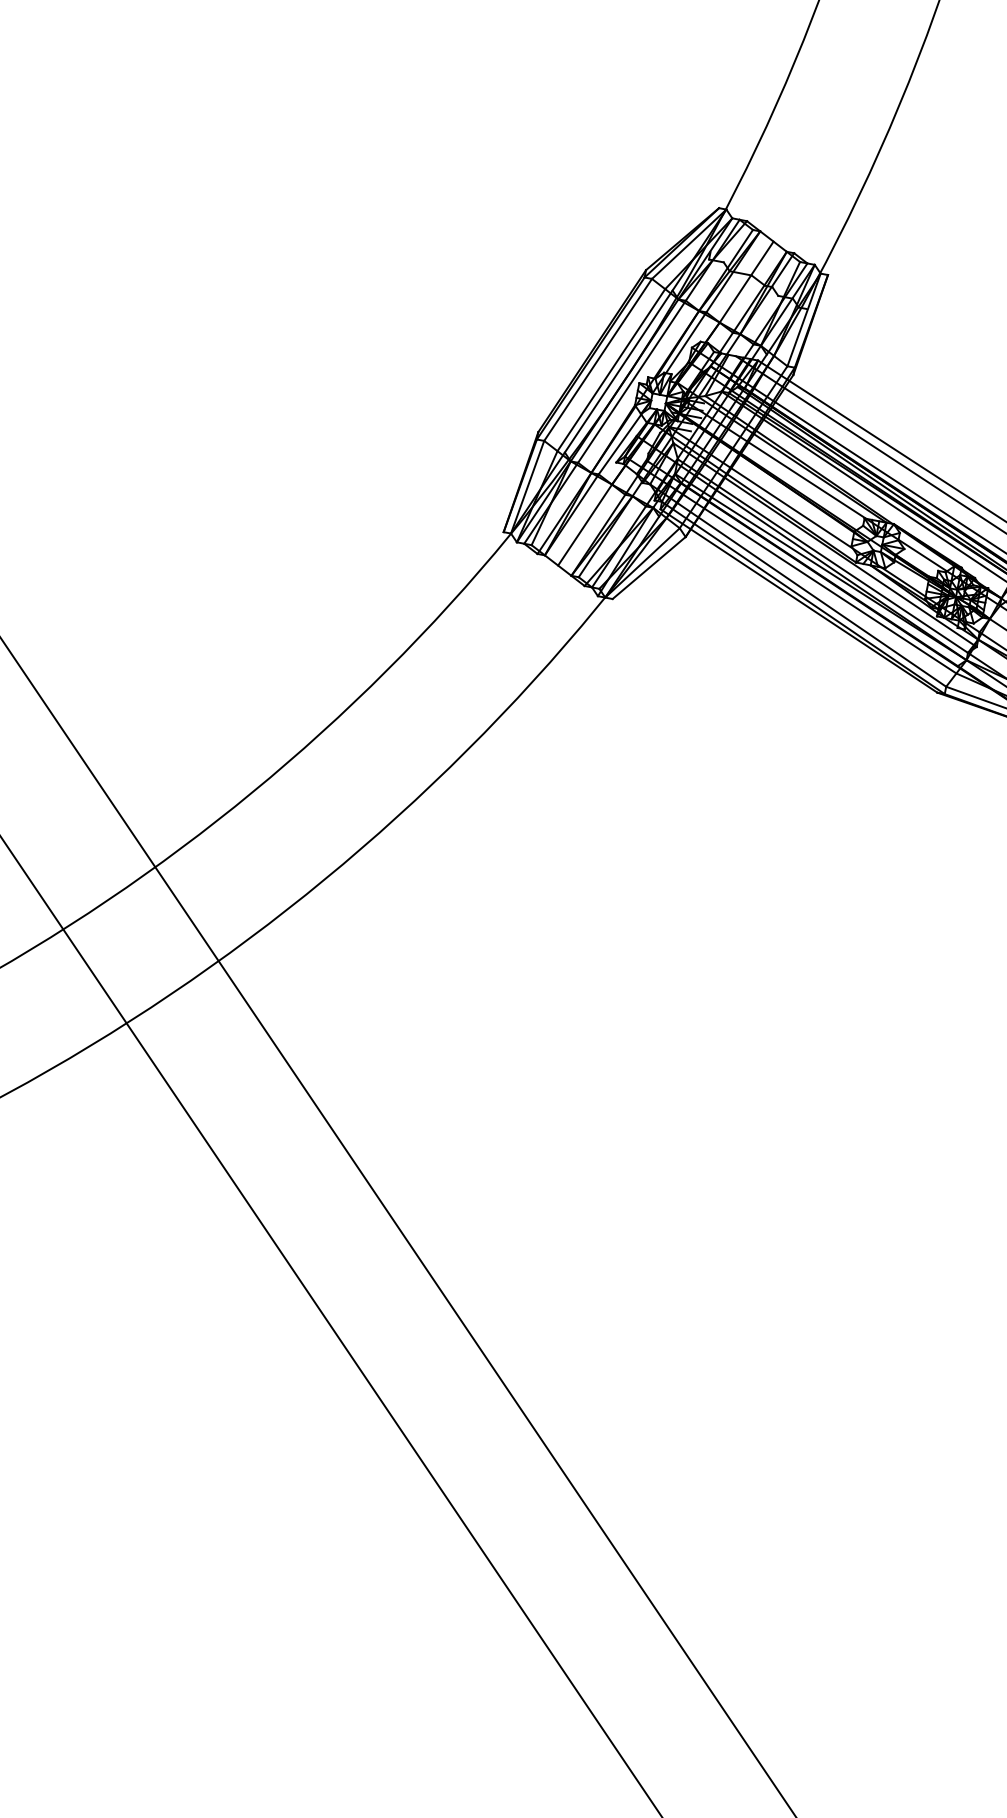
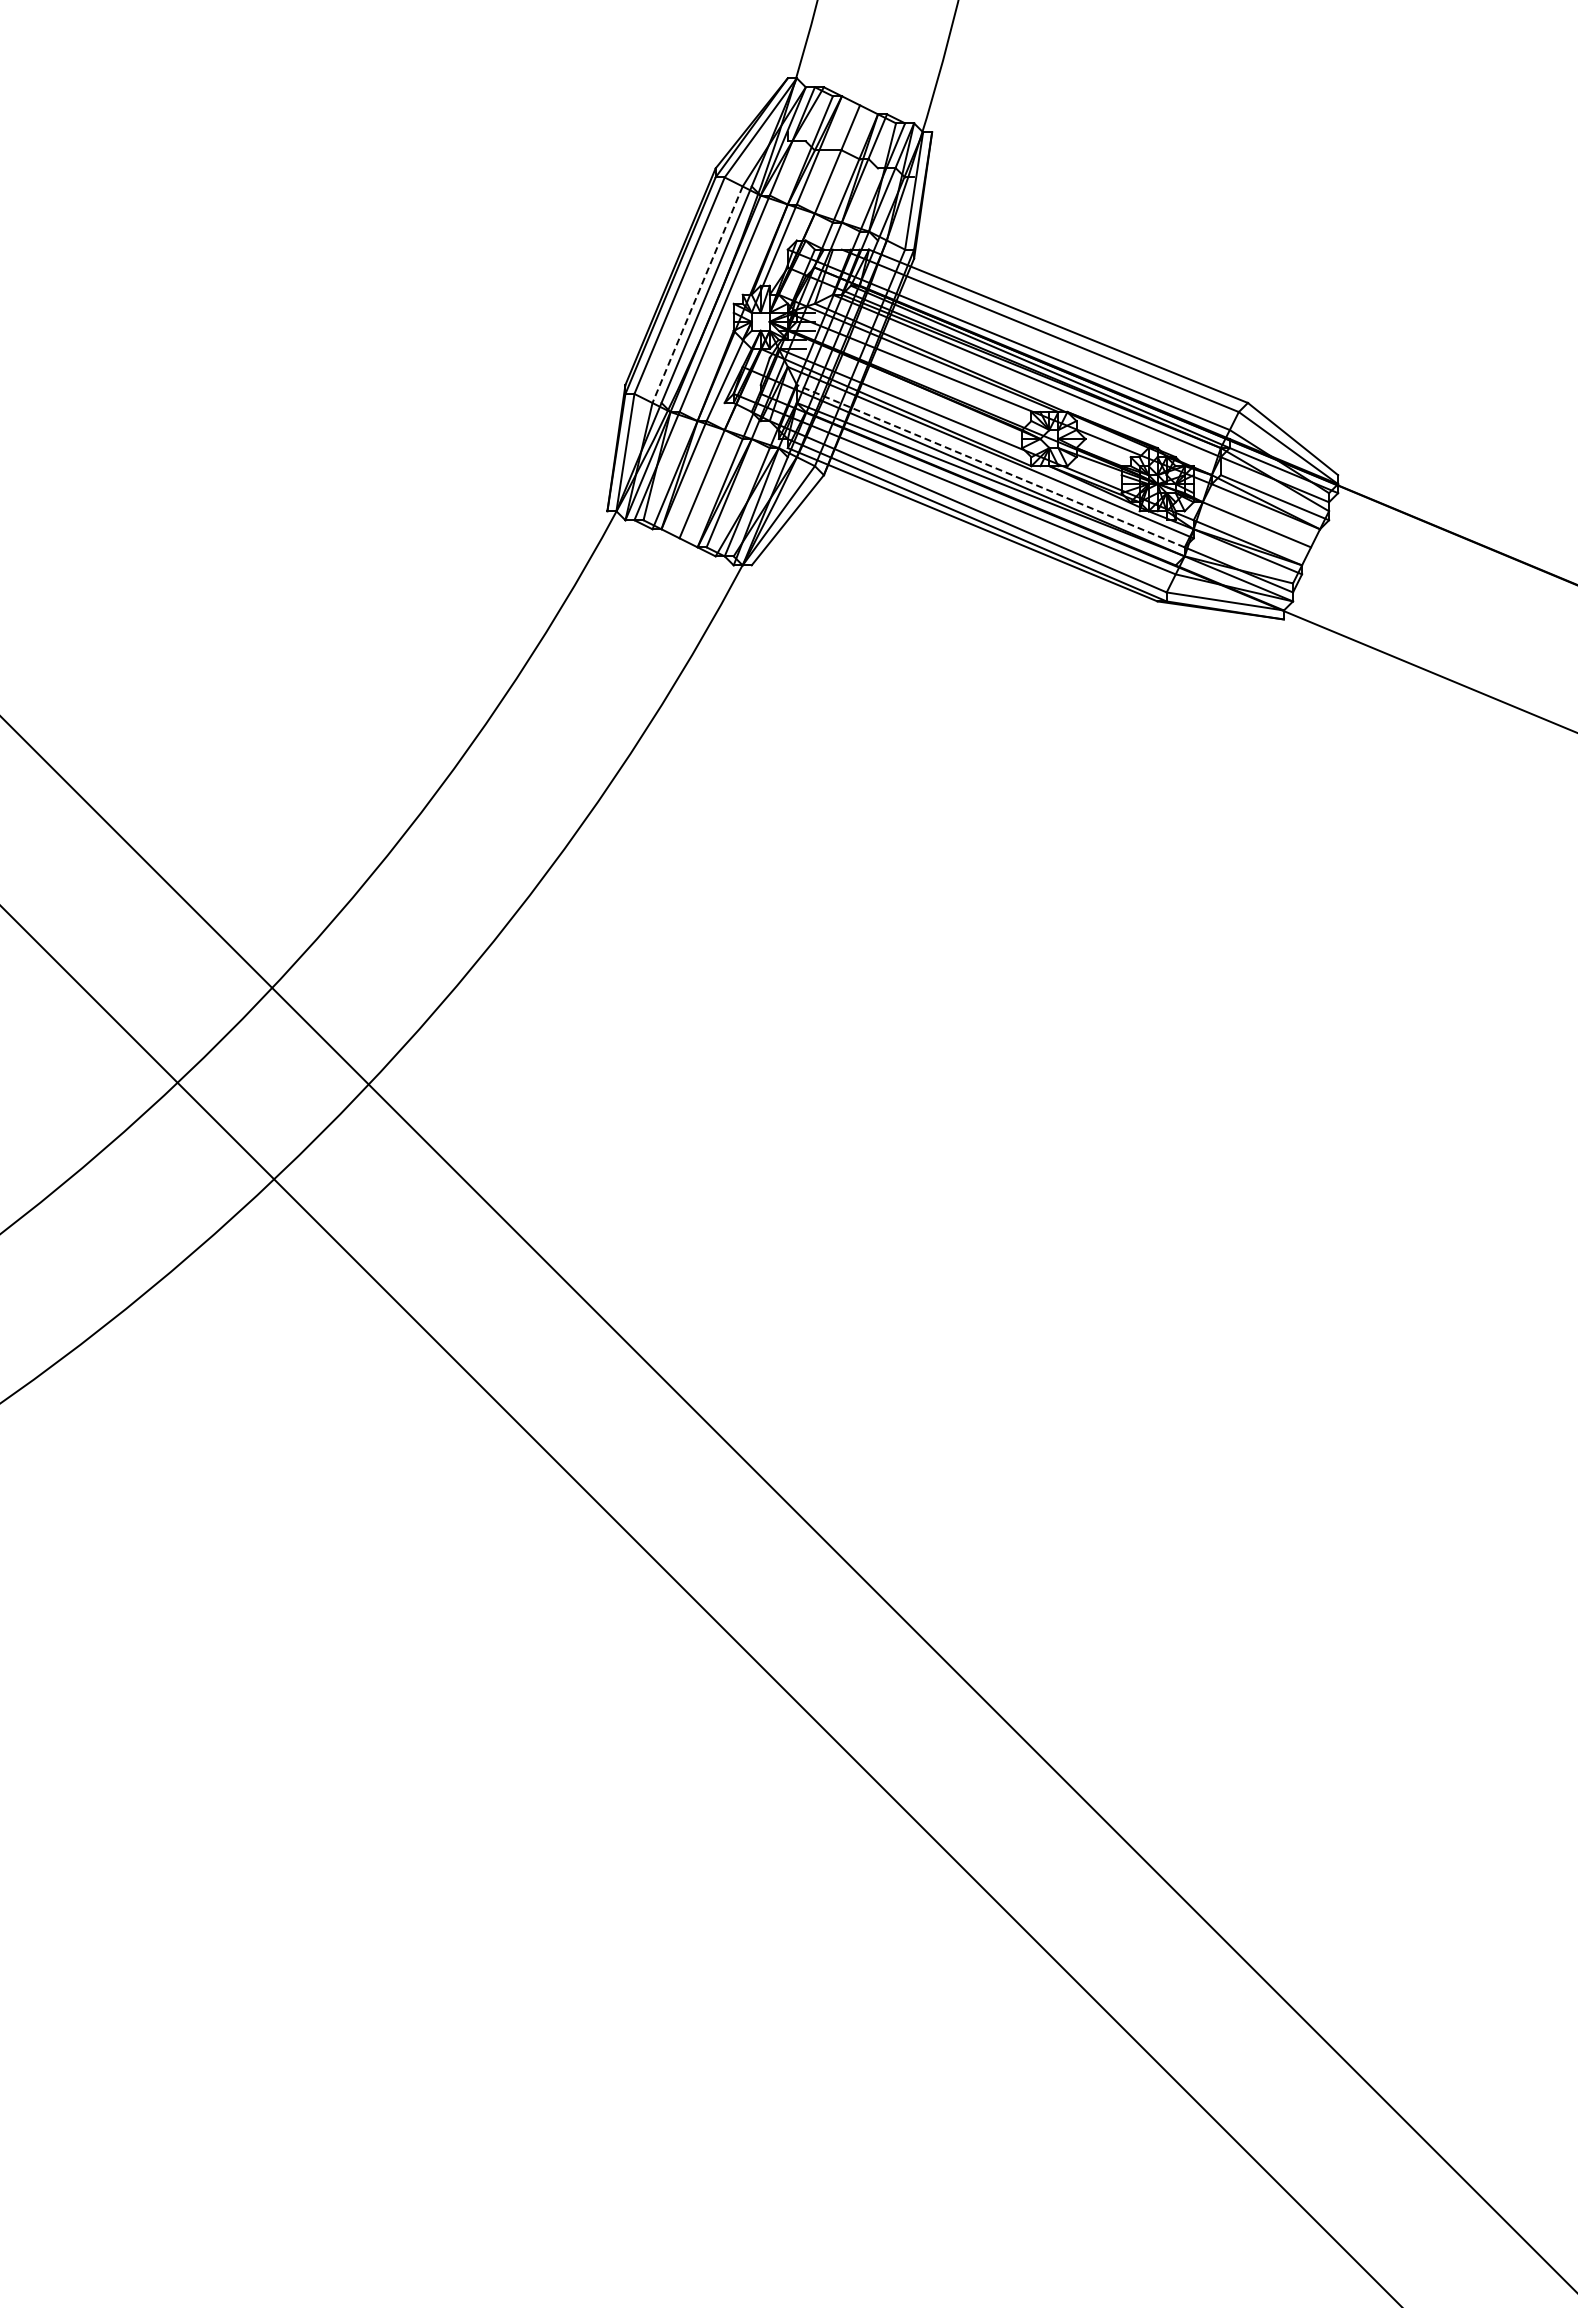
line: (611, 370) -> (697, 295), solid -> dashed
line: (822, 555) -> (990, 465), solid -> dashed

